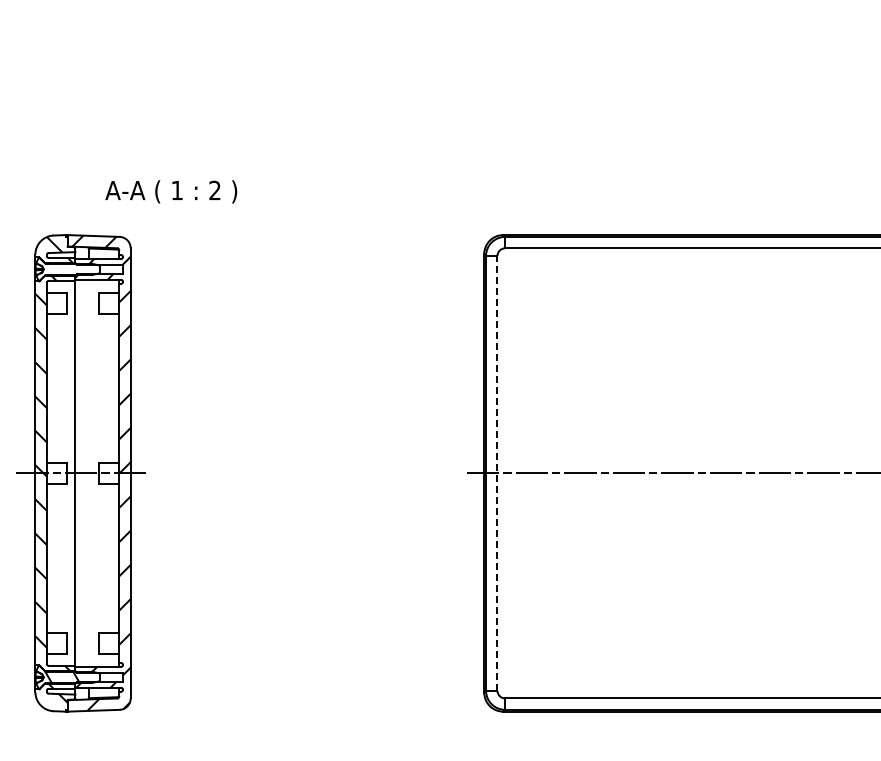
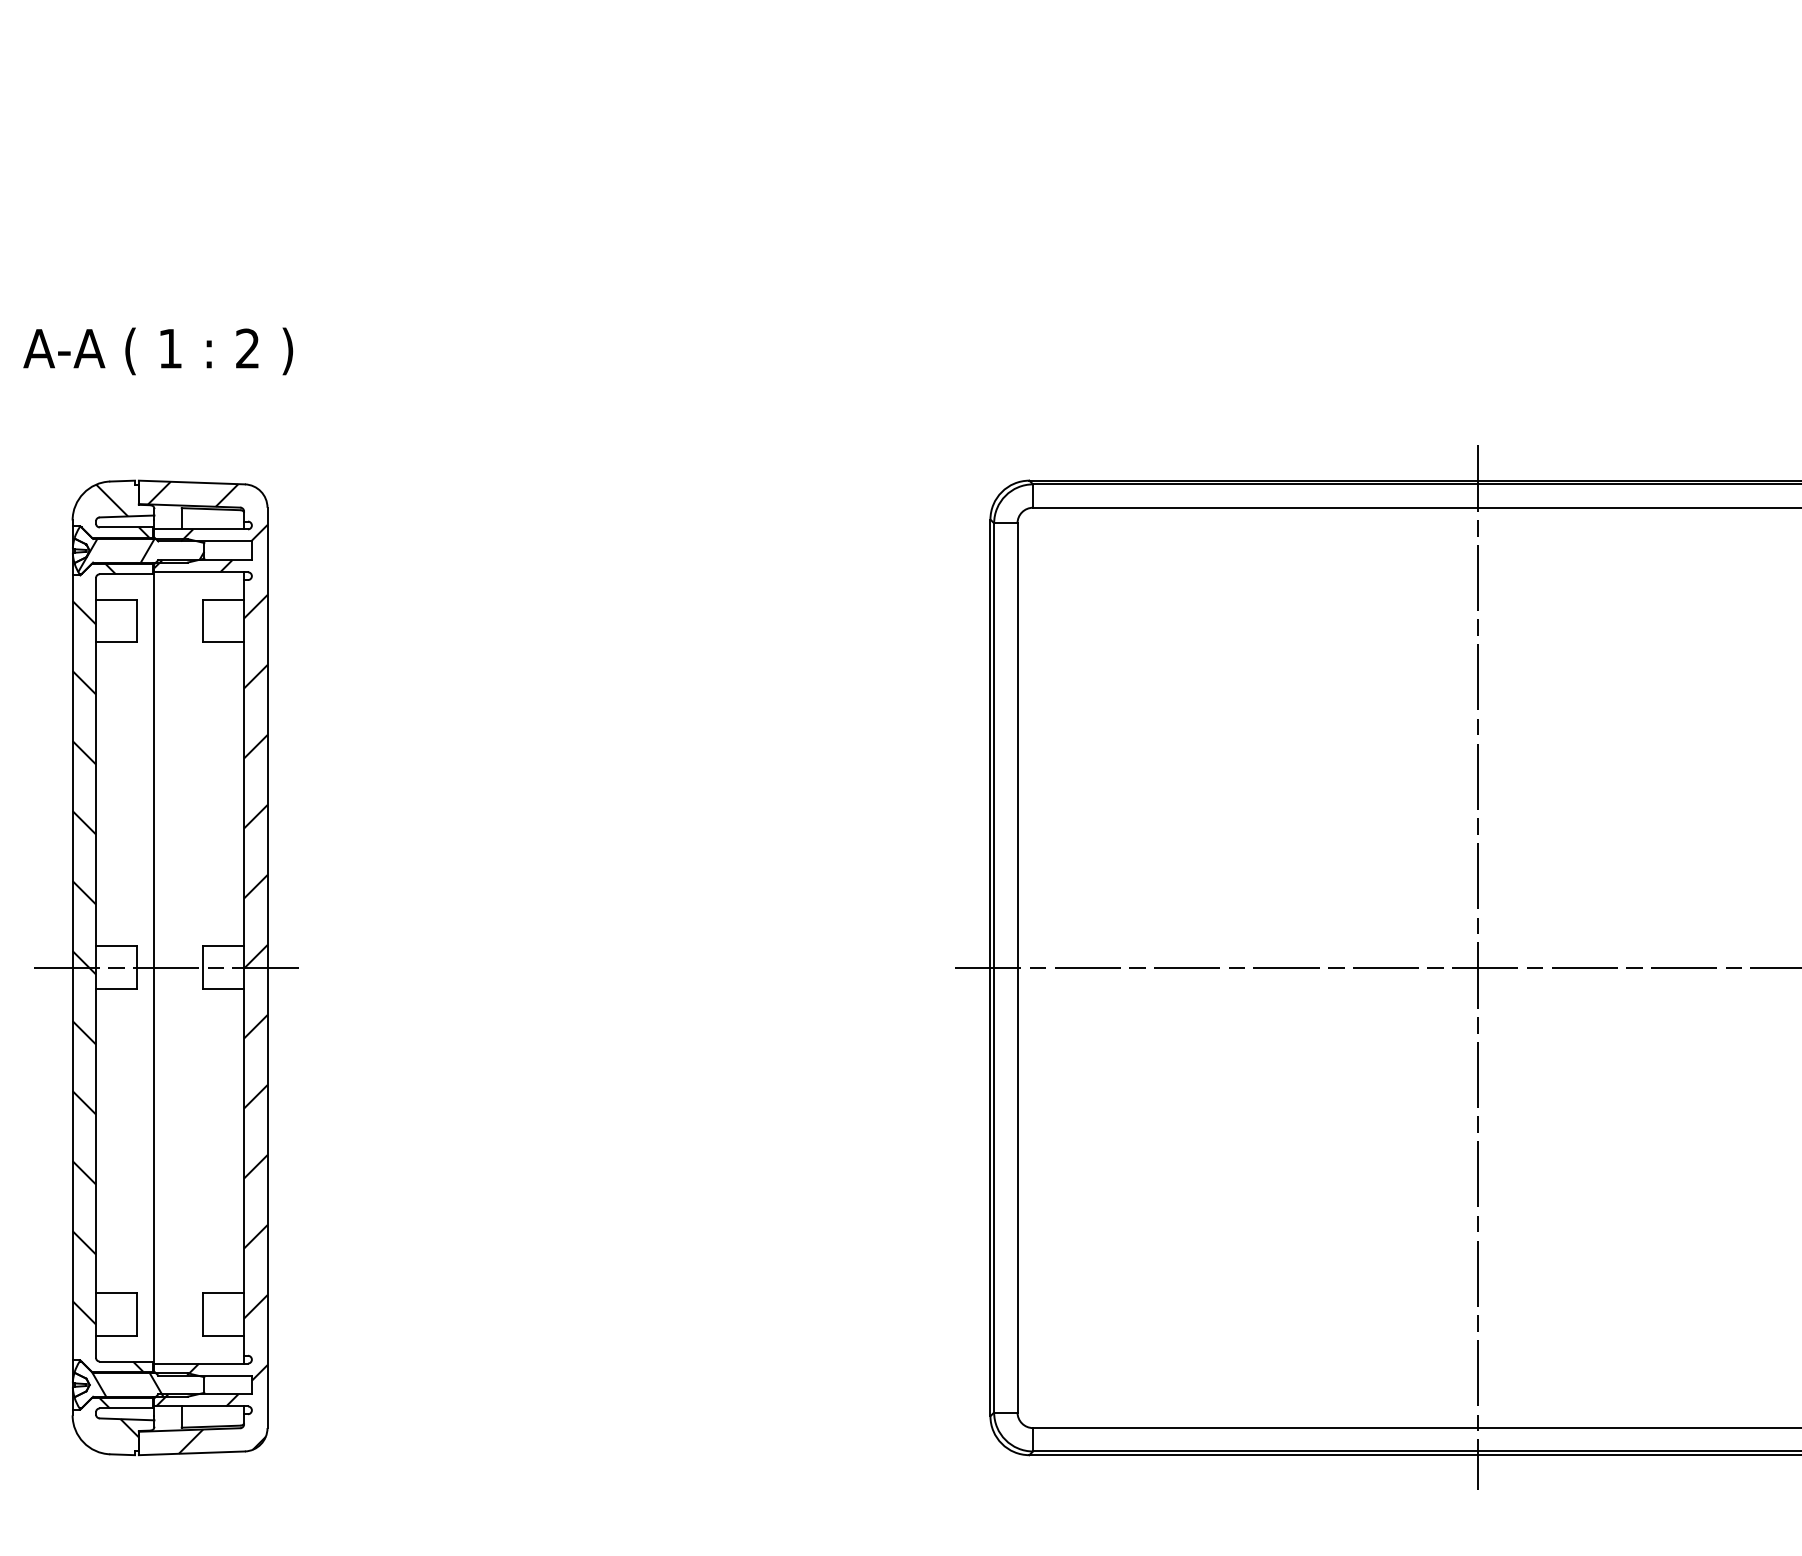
text: (171, 191) -> (158, 350), moved
hatch: (68, 271) -> (140, 555), added
line: (497, 472) -> (1017, 966), dashed -> solid
line: (722, 472) -> (1477, 966), added

